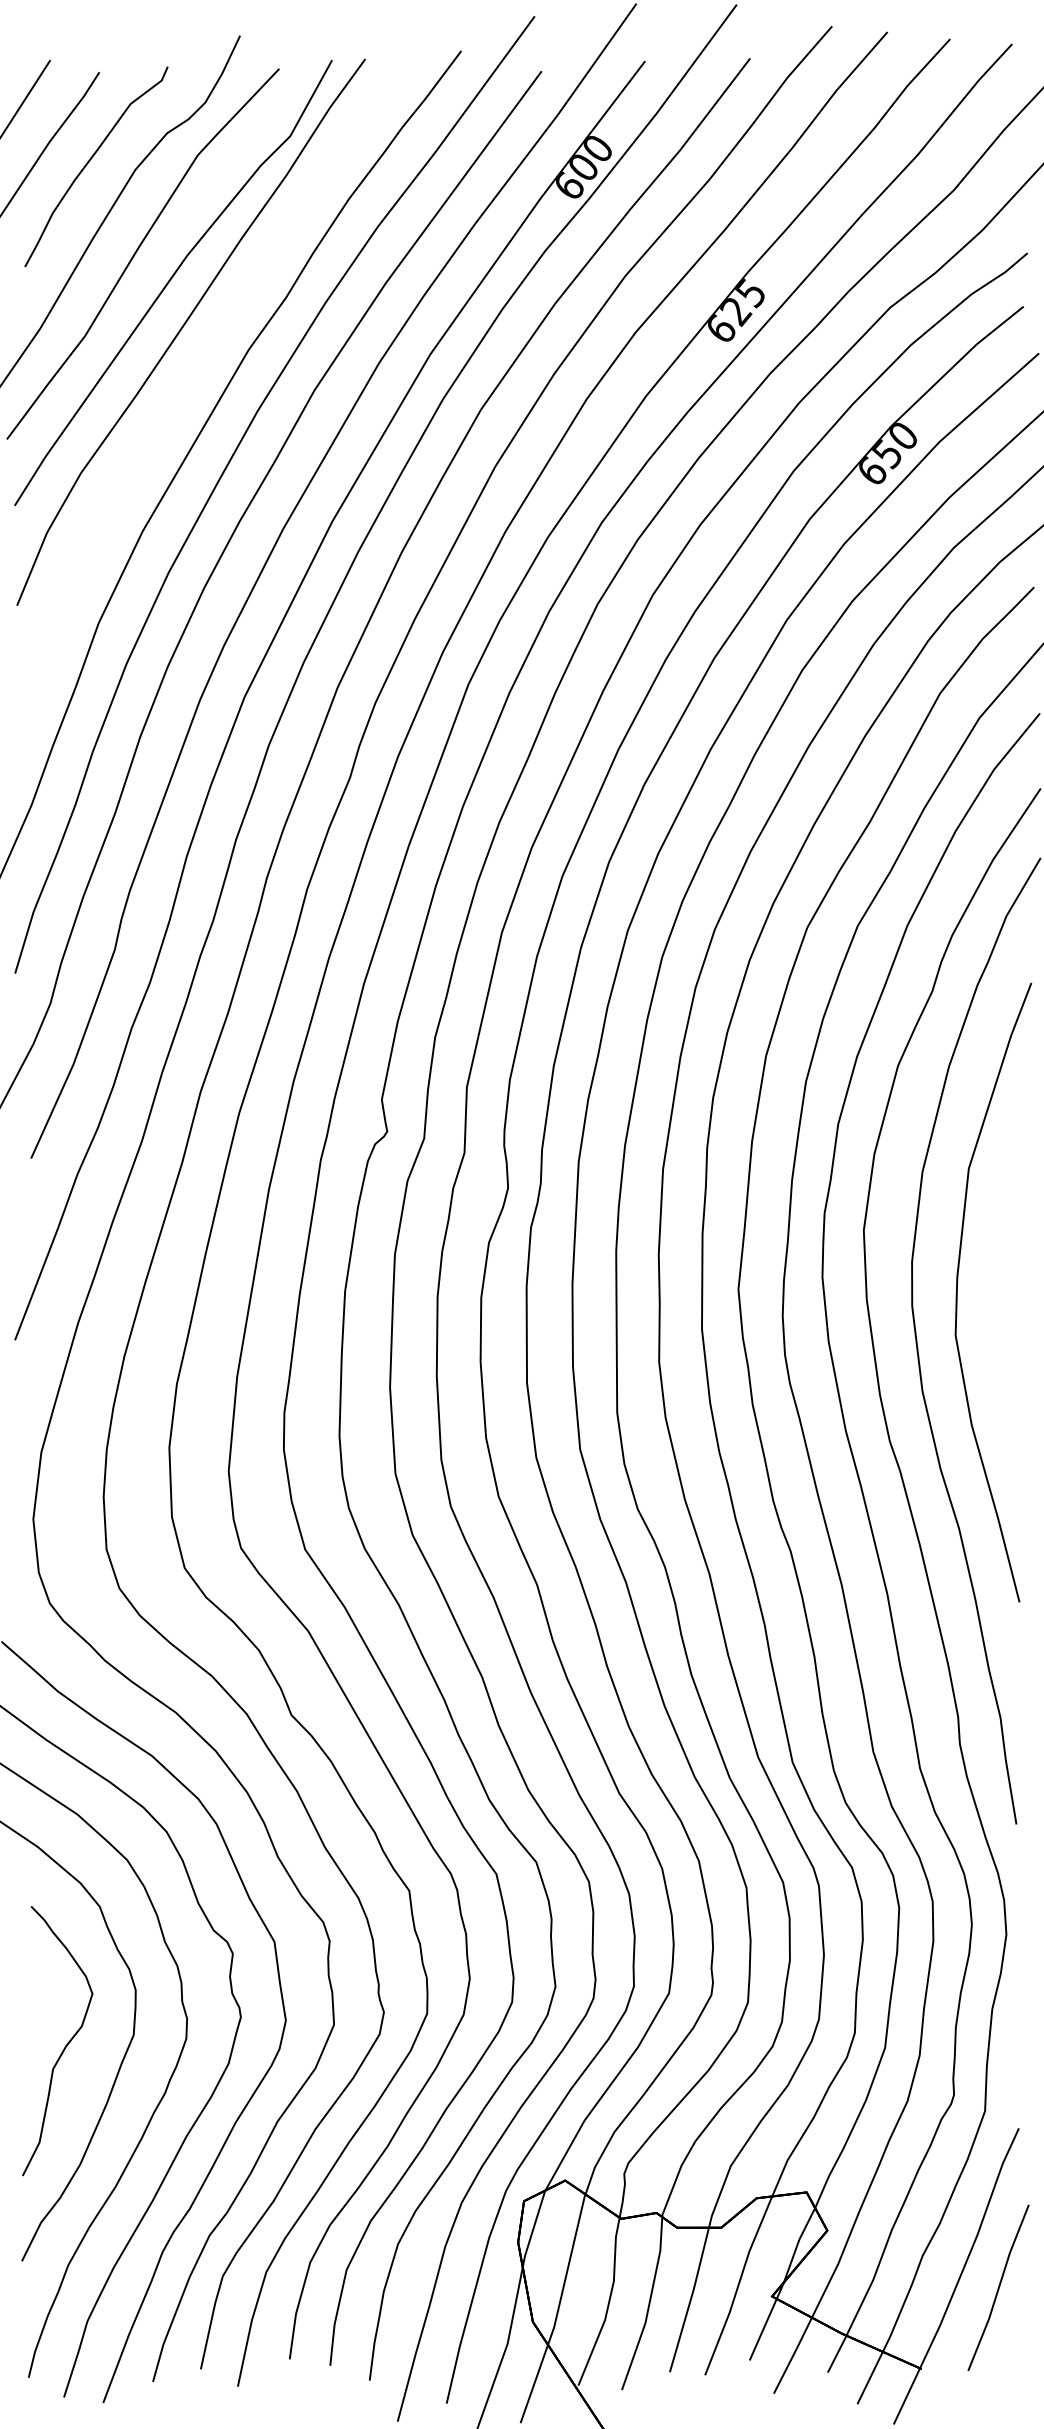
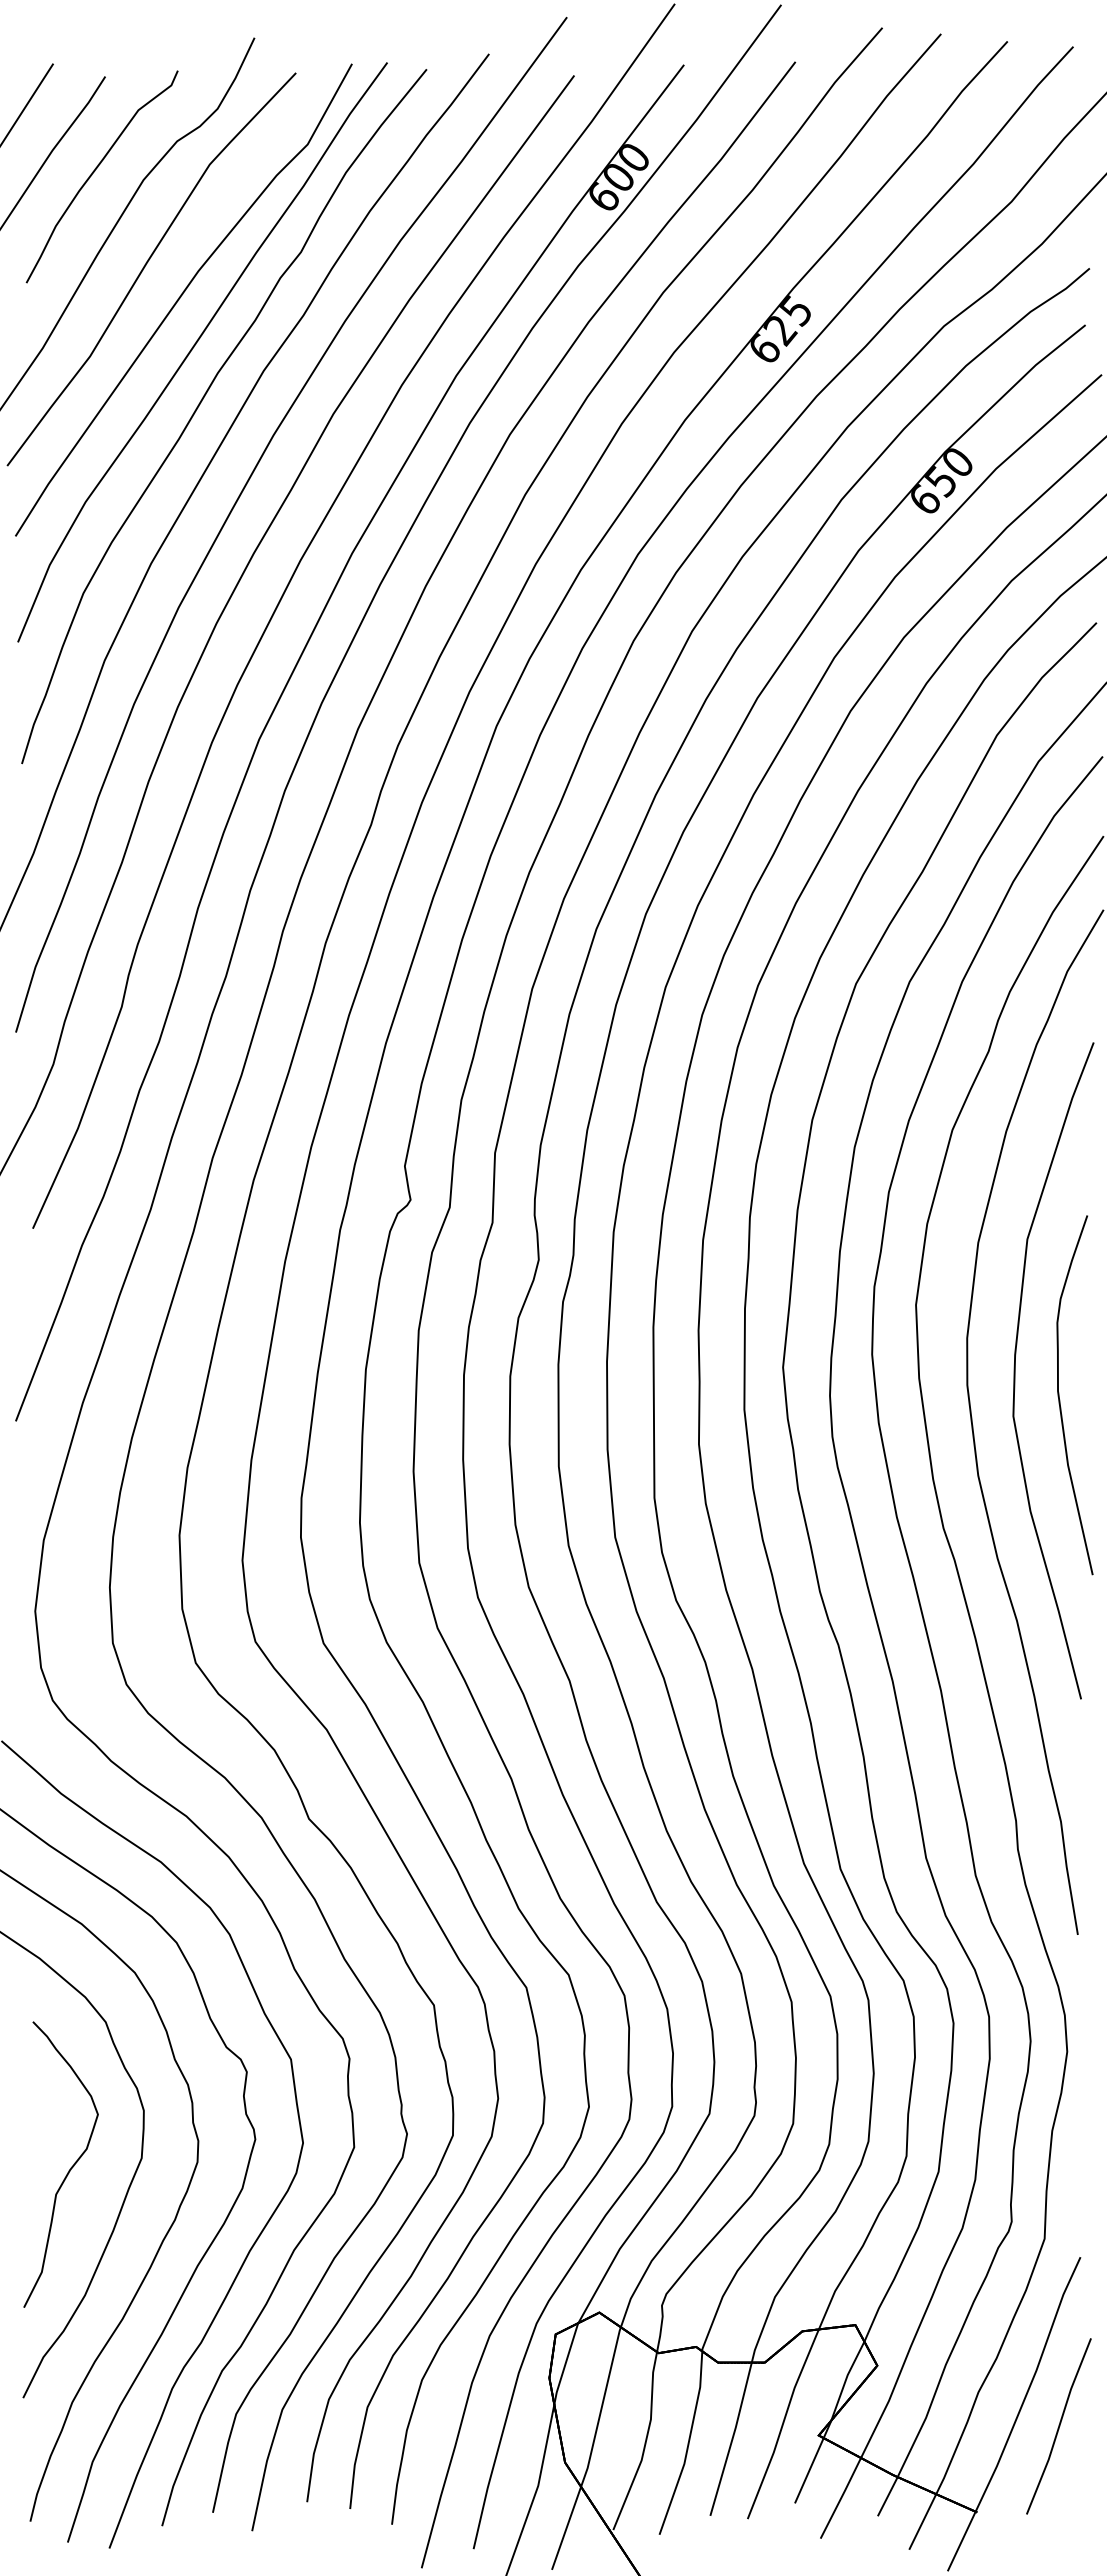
part: (191, 378) -> (202, 401), added
part: (1000, 1319) -> (1060, 1399), added

